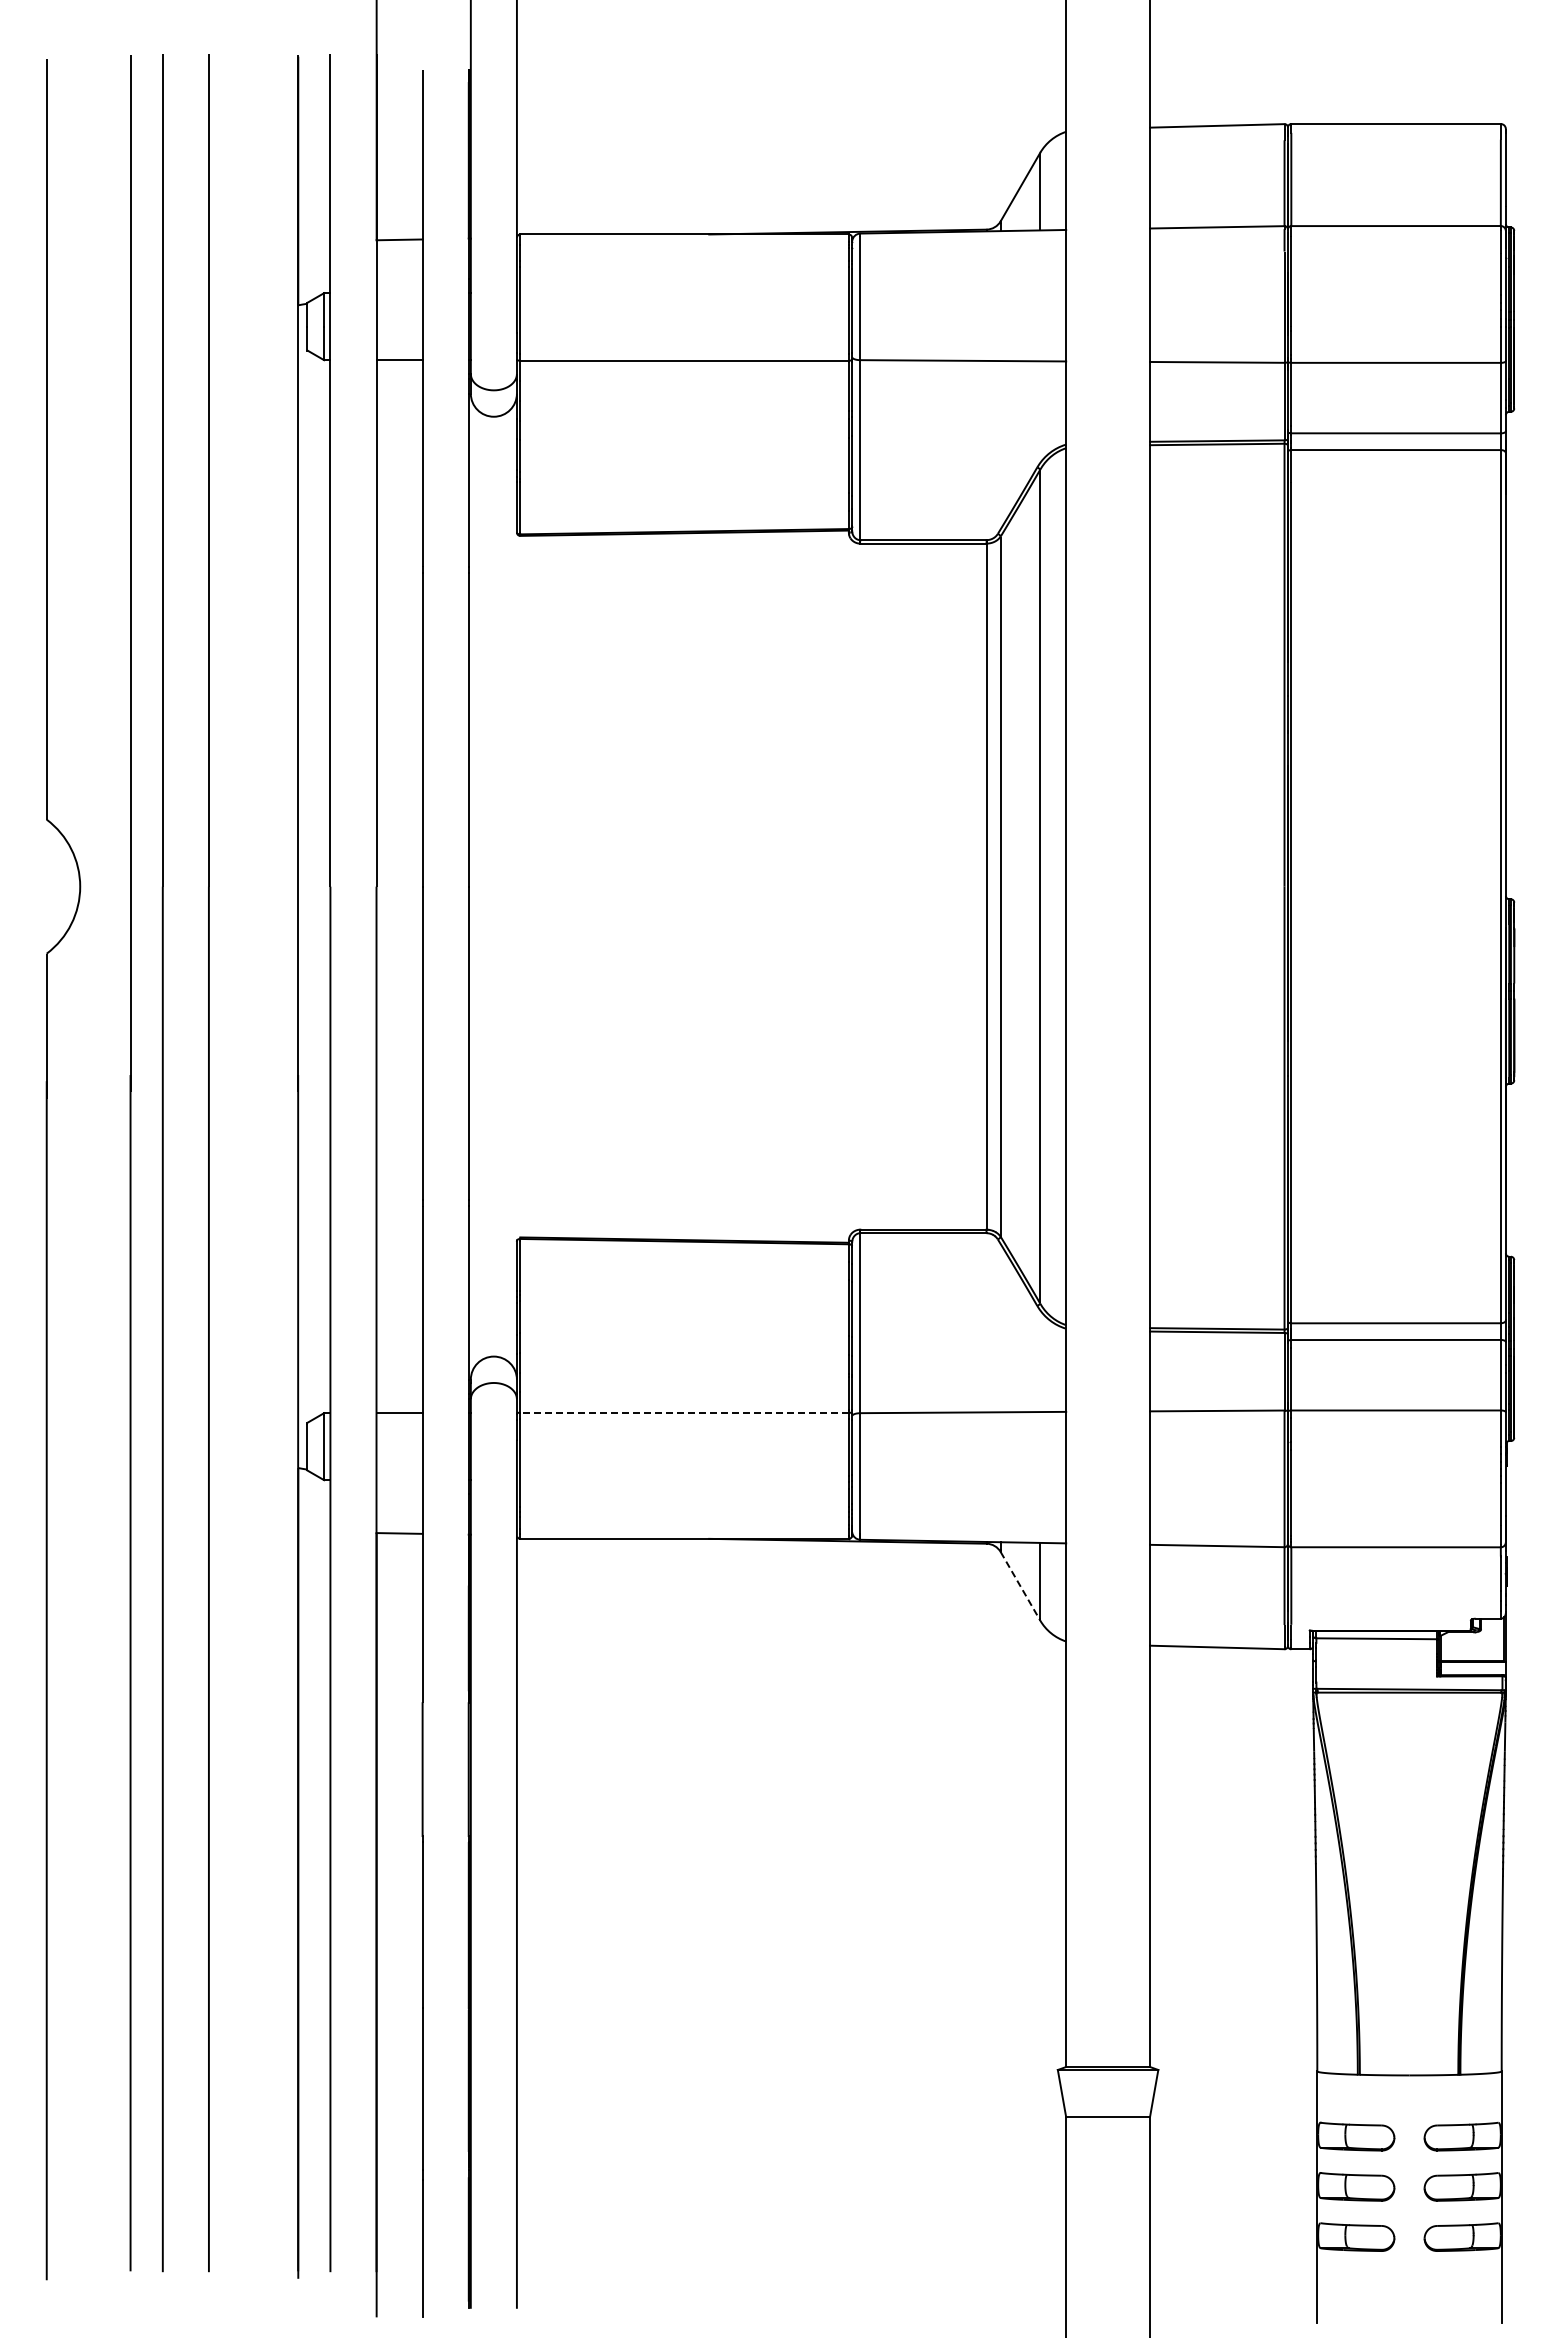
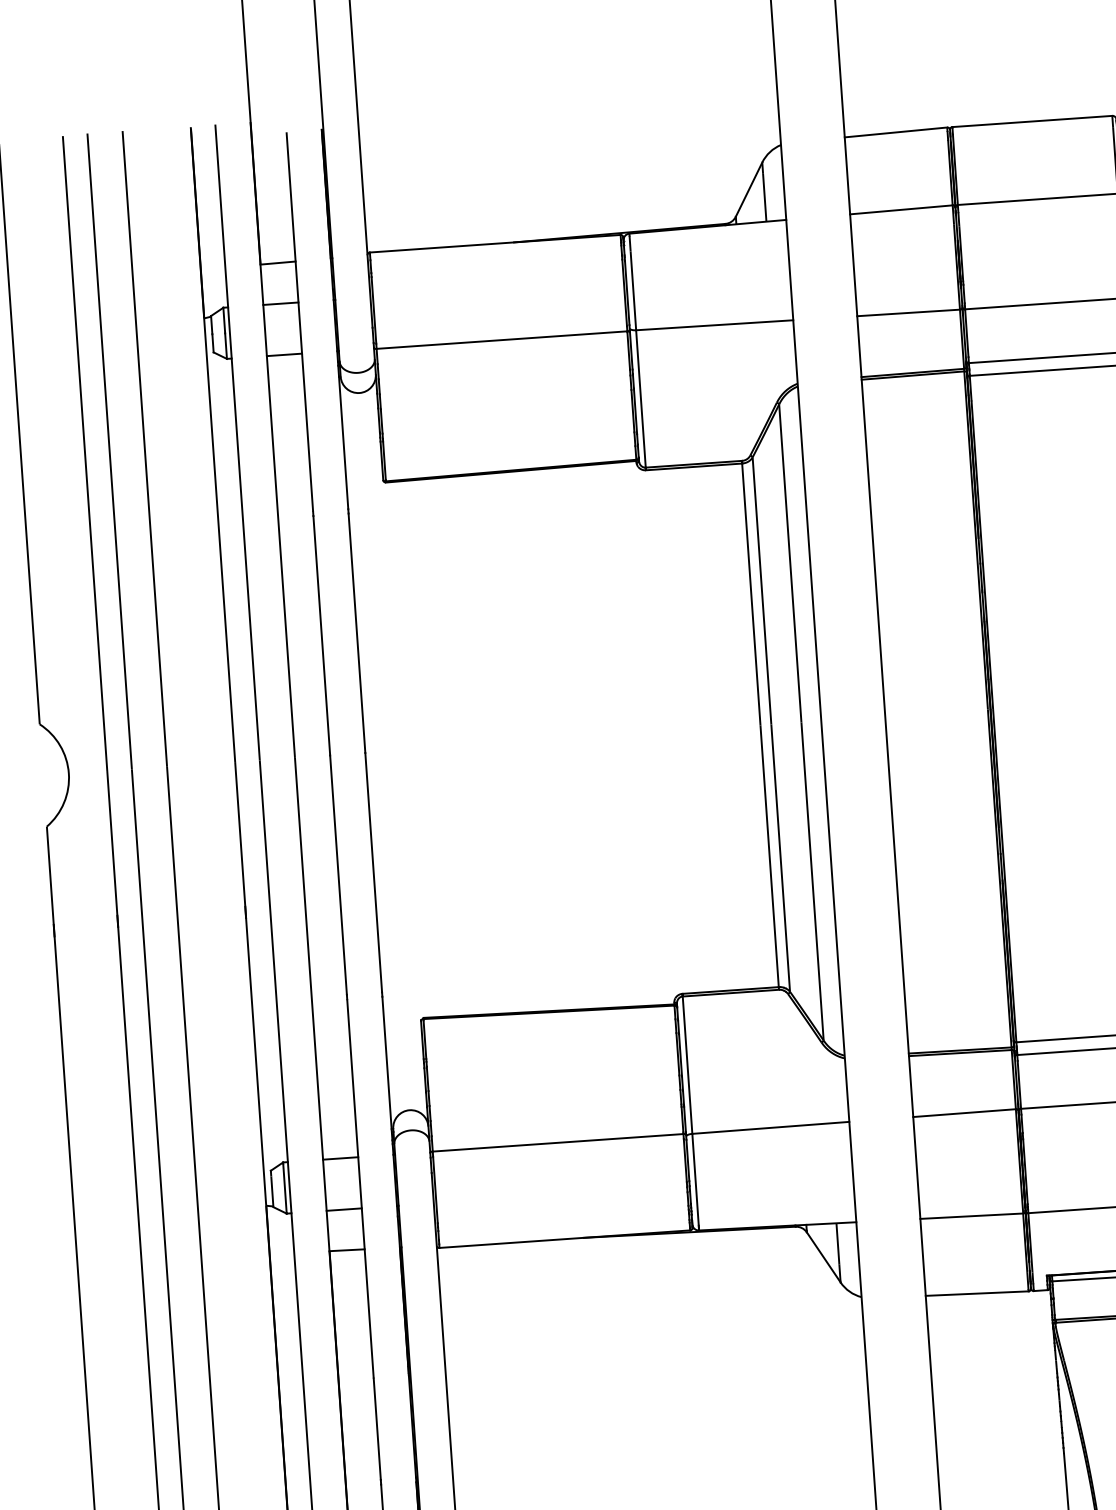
line: (399, 293) -> (280, 303), added
line: (684, 1412) -> (558, 1142), dashed -> solid
line: (399, 1480) -> (344, 1209), added
line: (1020, 1586) -> (823, 1257), dashed -> solid

